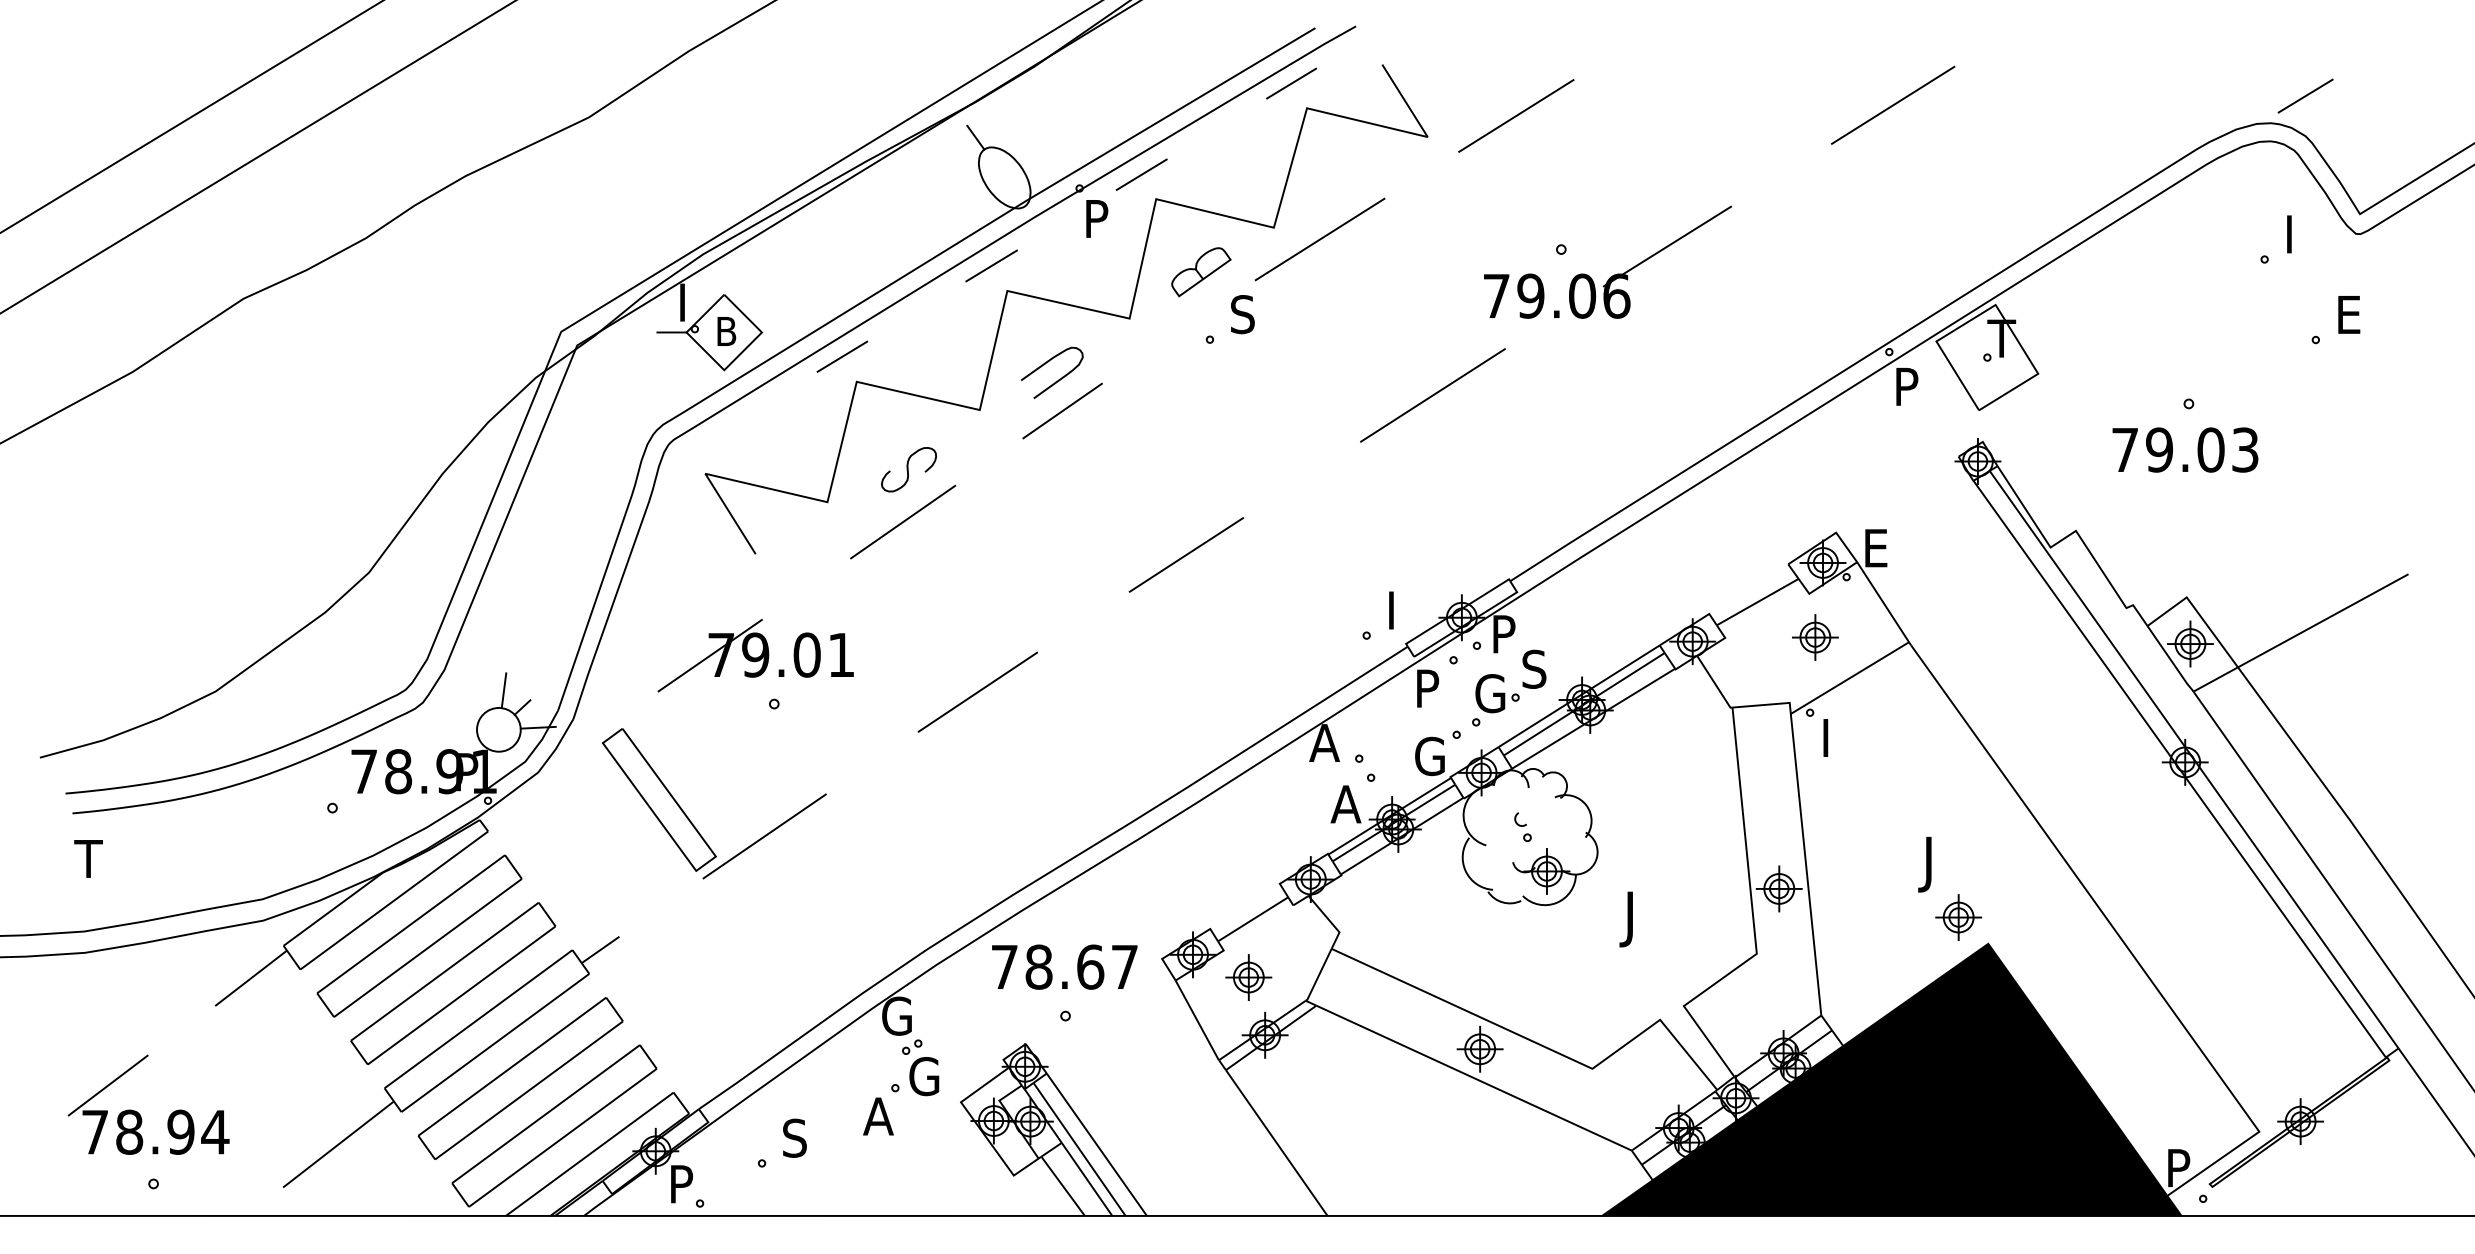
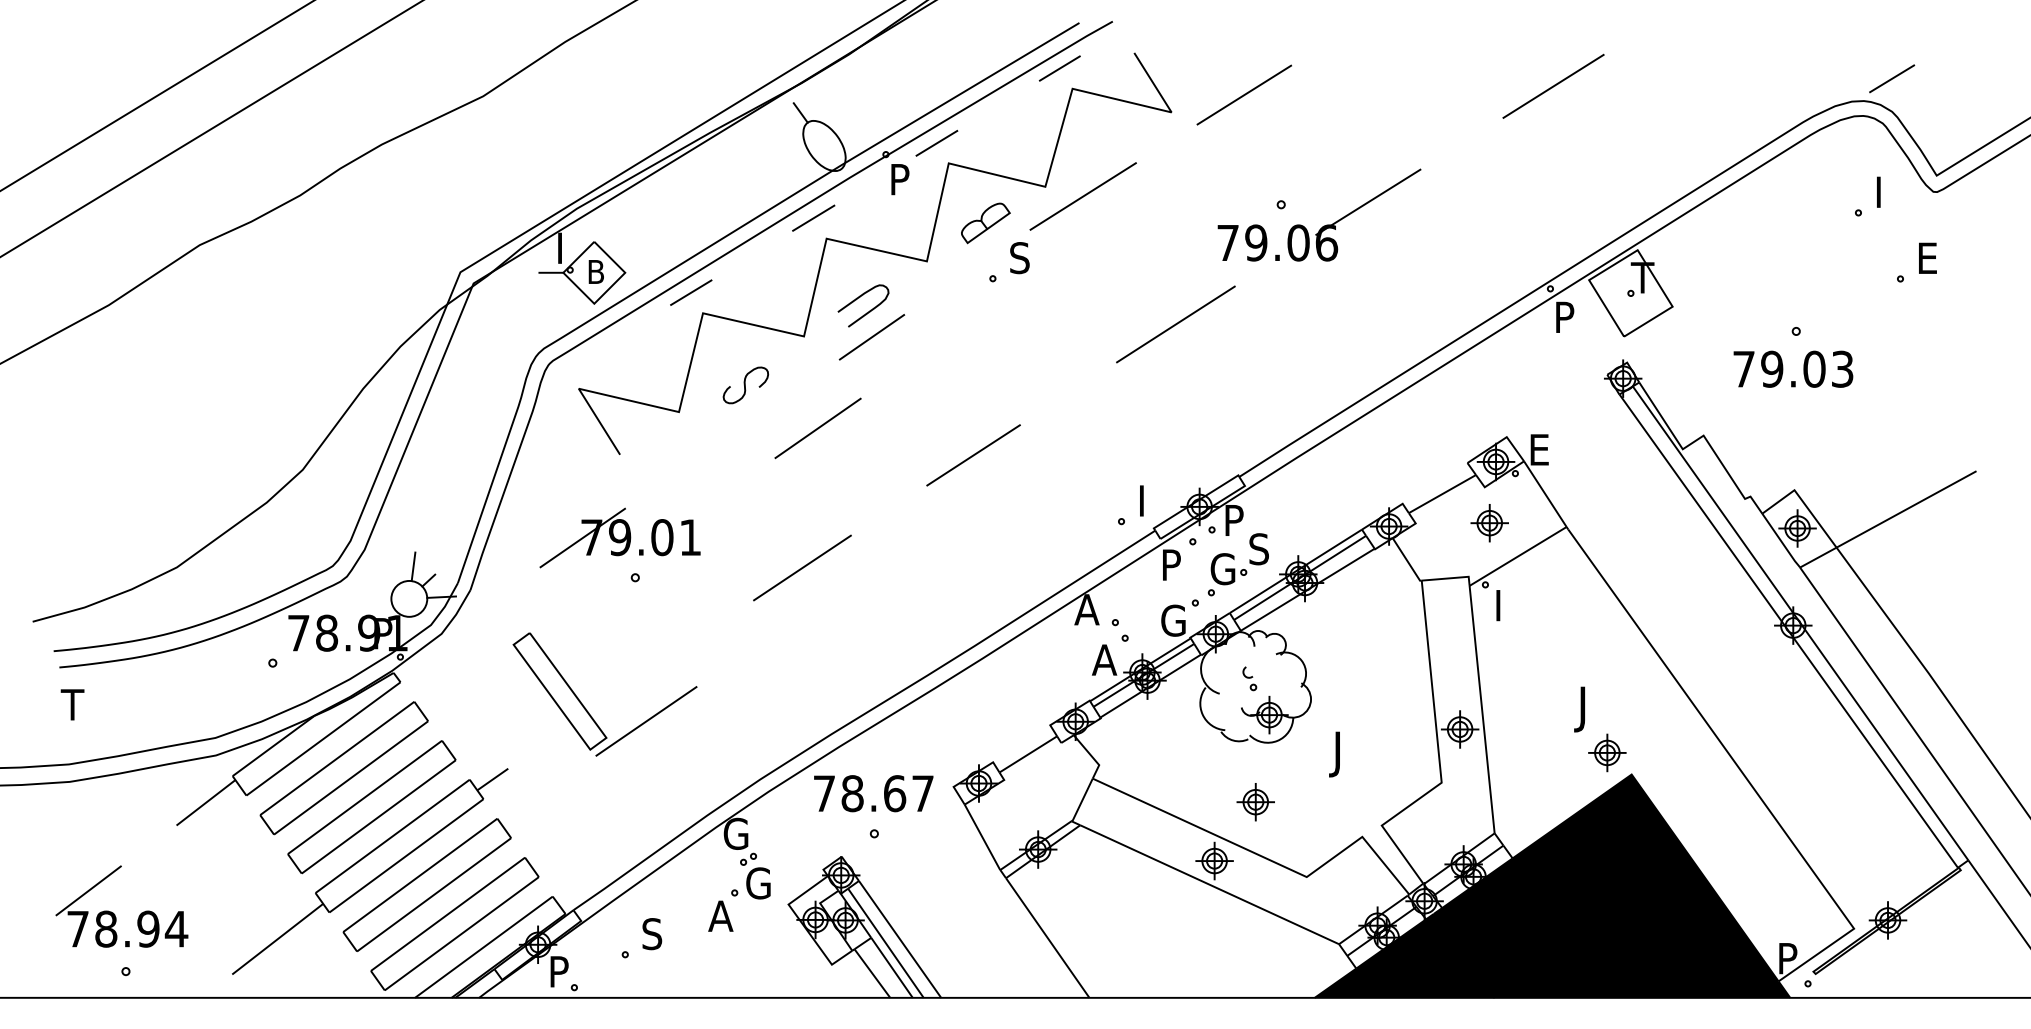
line: (902, 522) -> (817, 428), moved
part: (691, 820) -> (586, 708), moved
part: (1248, 977) -> (1255, 802), moved

